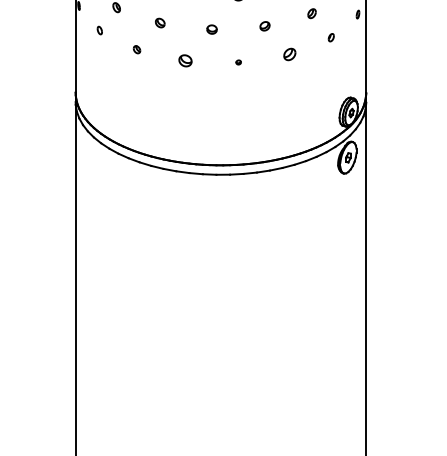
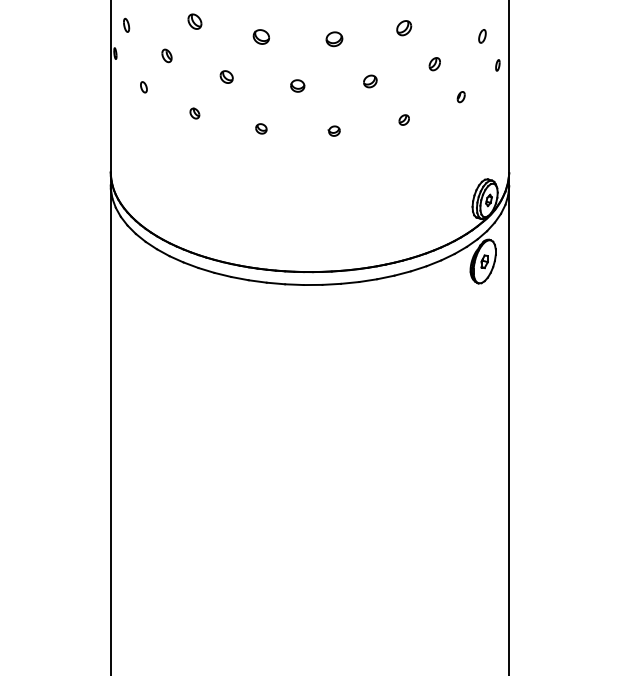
part: (289, 54) -> (403, 119), size x0.62
part: (185, 60) -> (261, 128), size x0.62
part: (238, 62) -> (333, 130), size x1.67

